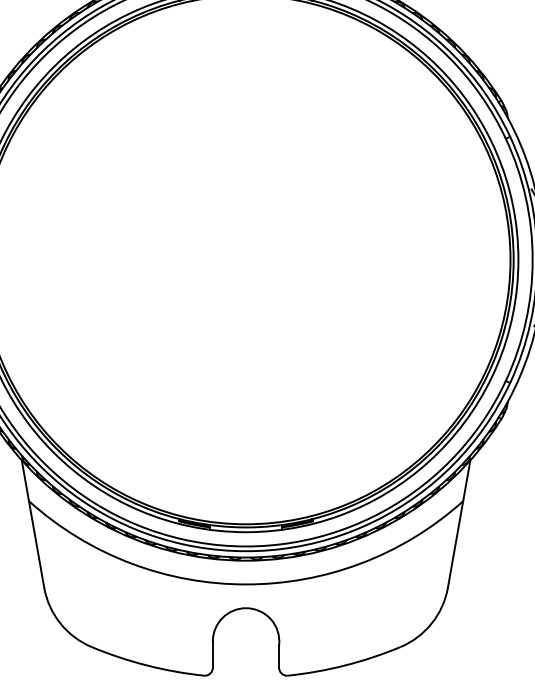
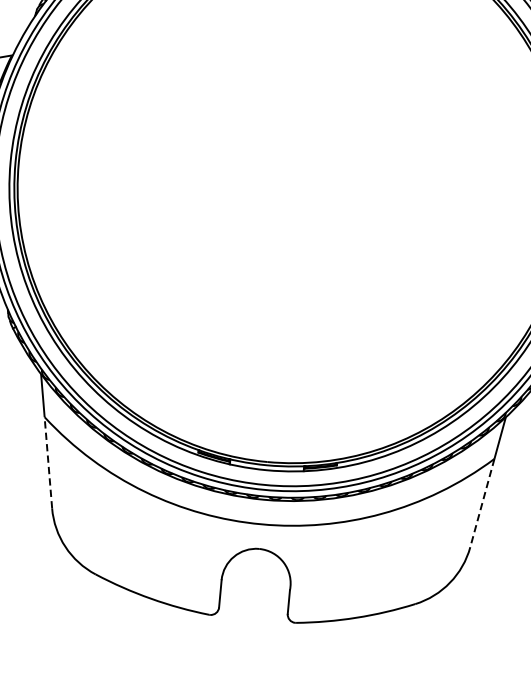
line: (36, 544) -> (48, 462), solid -> dashed
line: (455, 544) -> (482, 503), solid -> dashed

